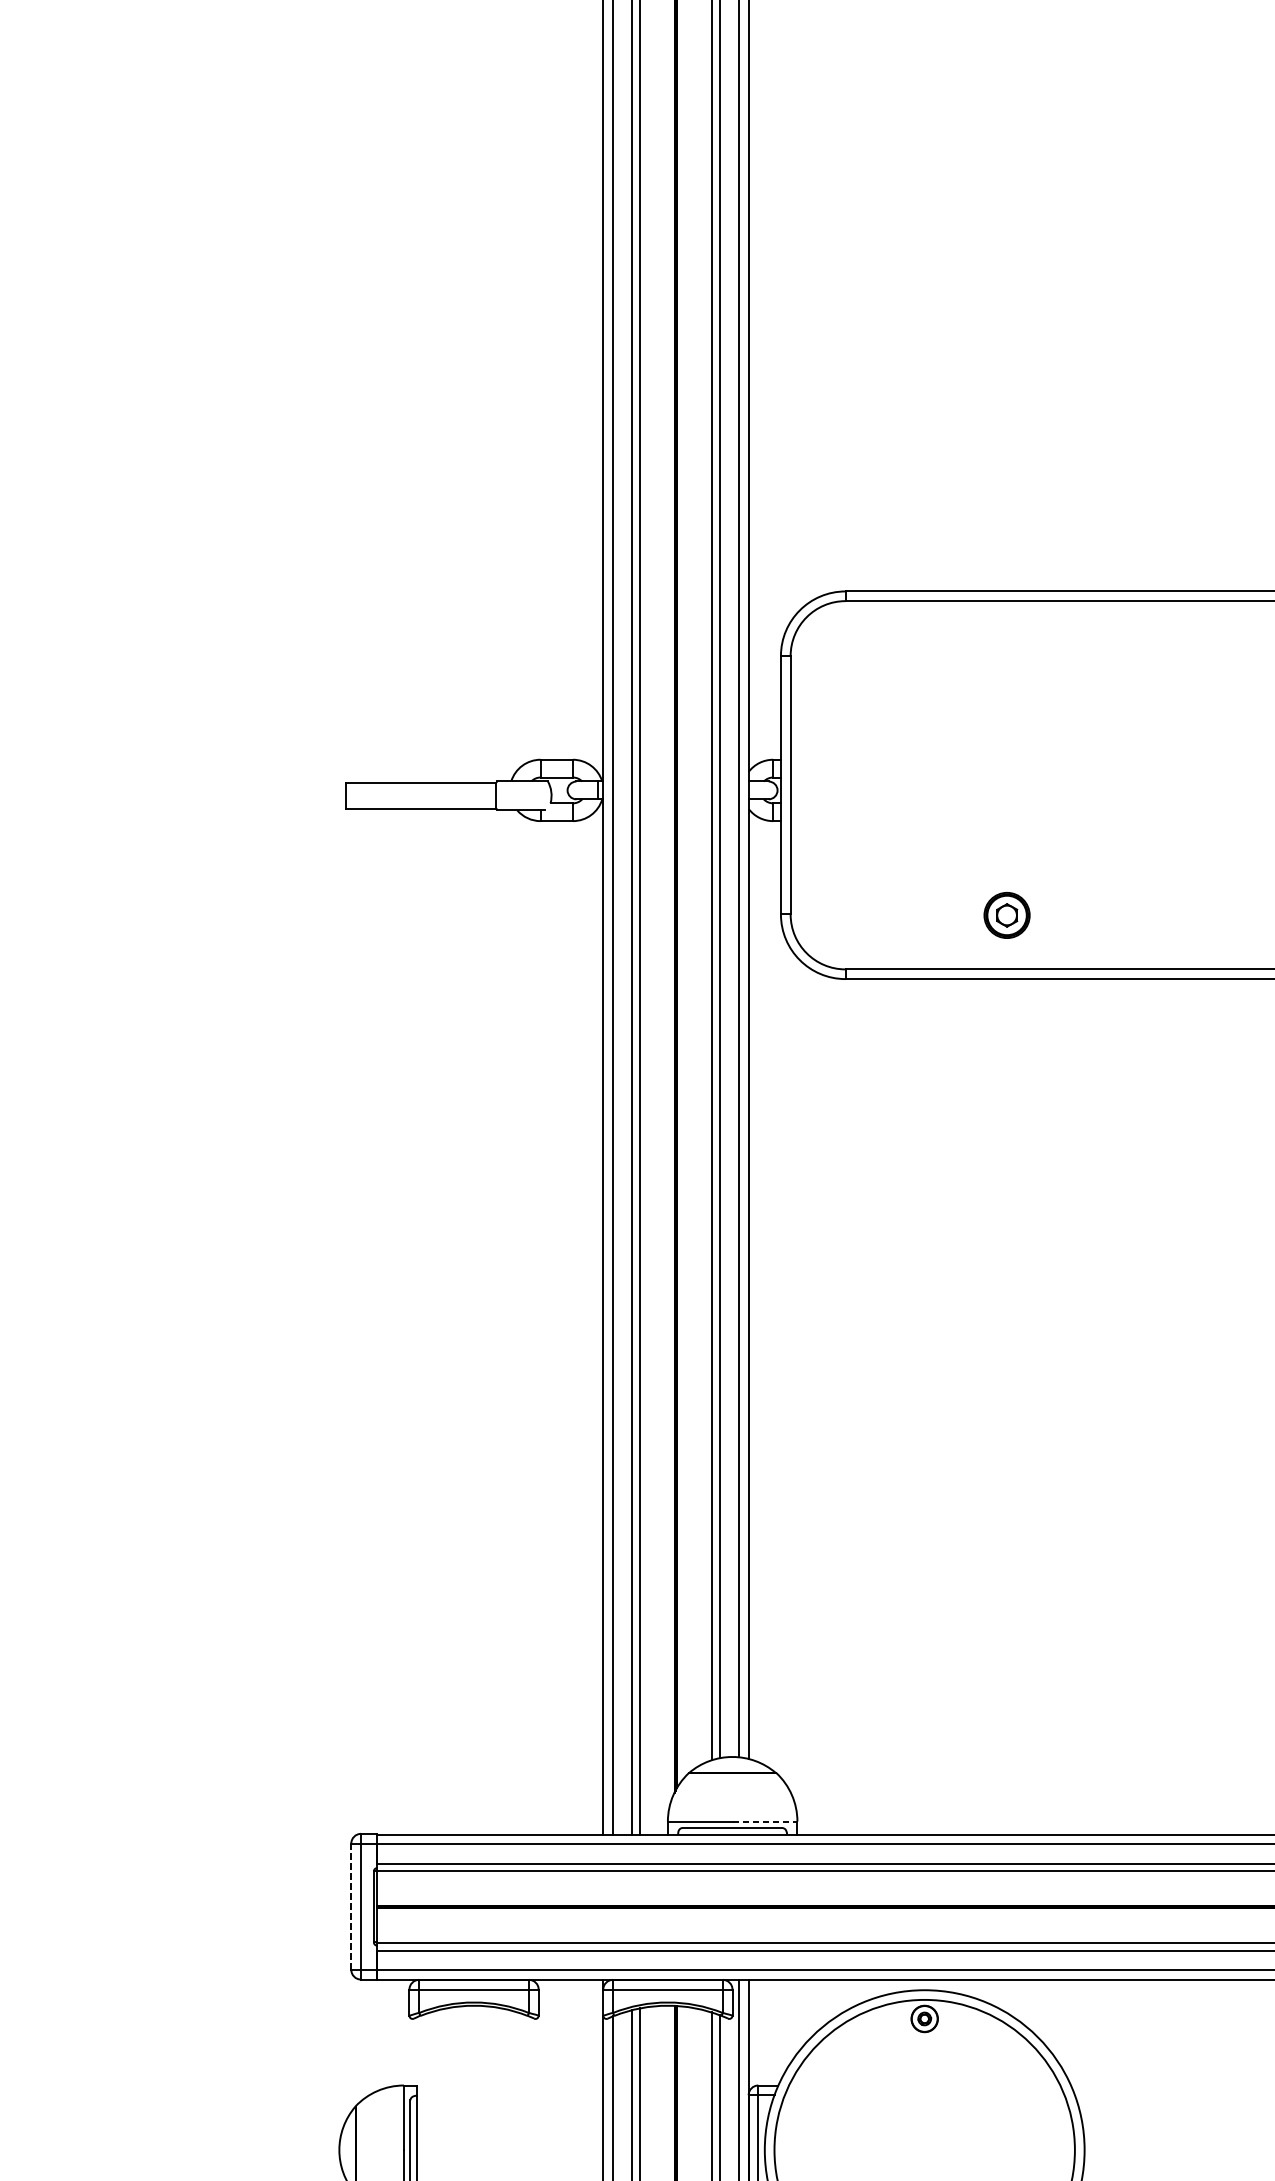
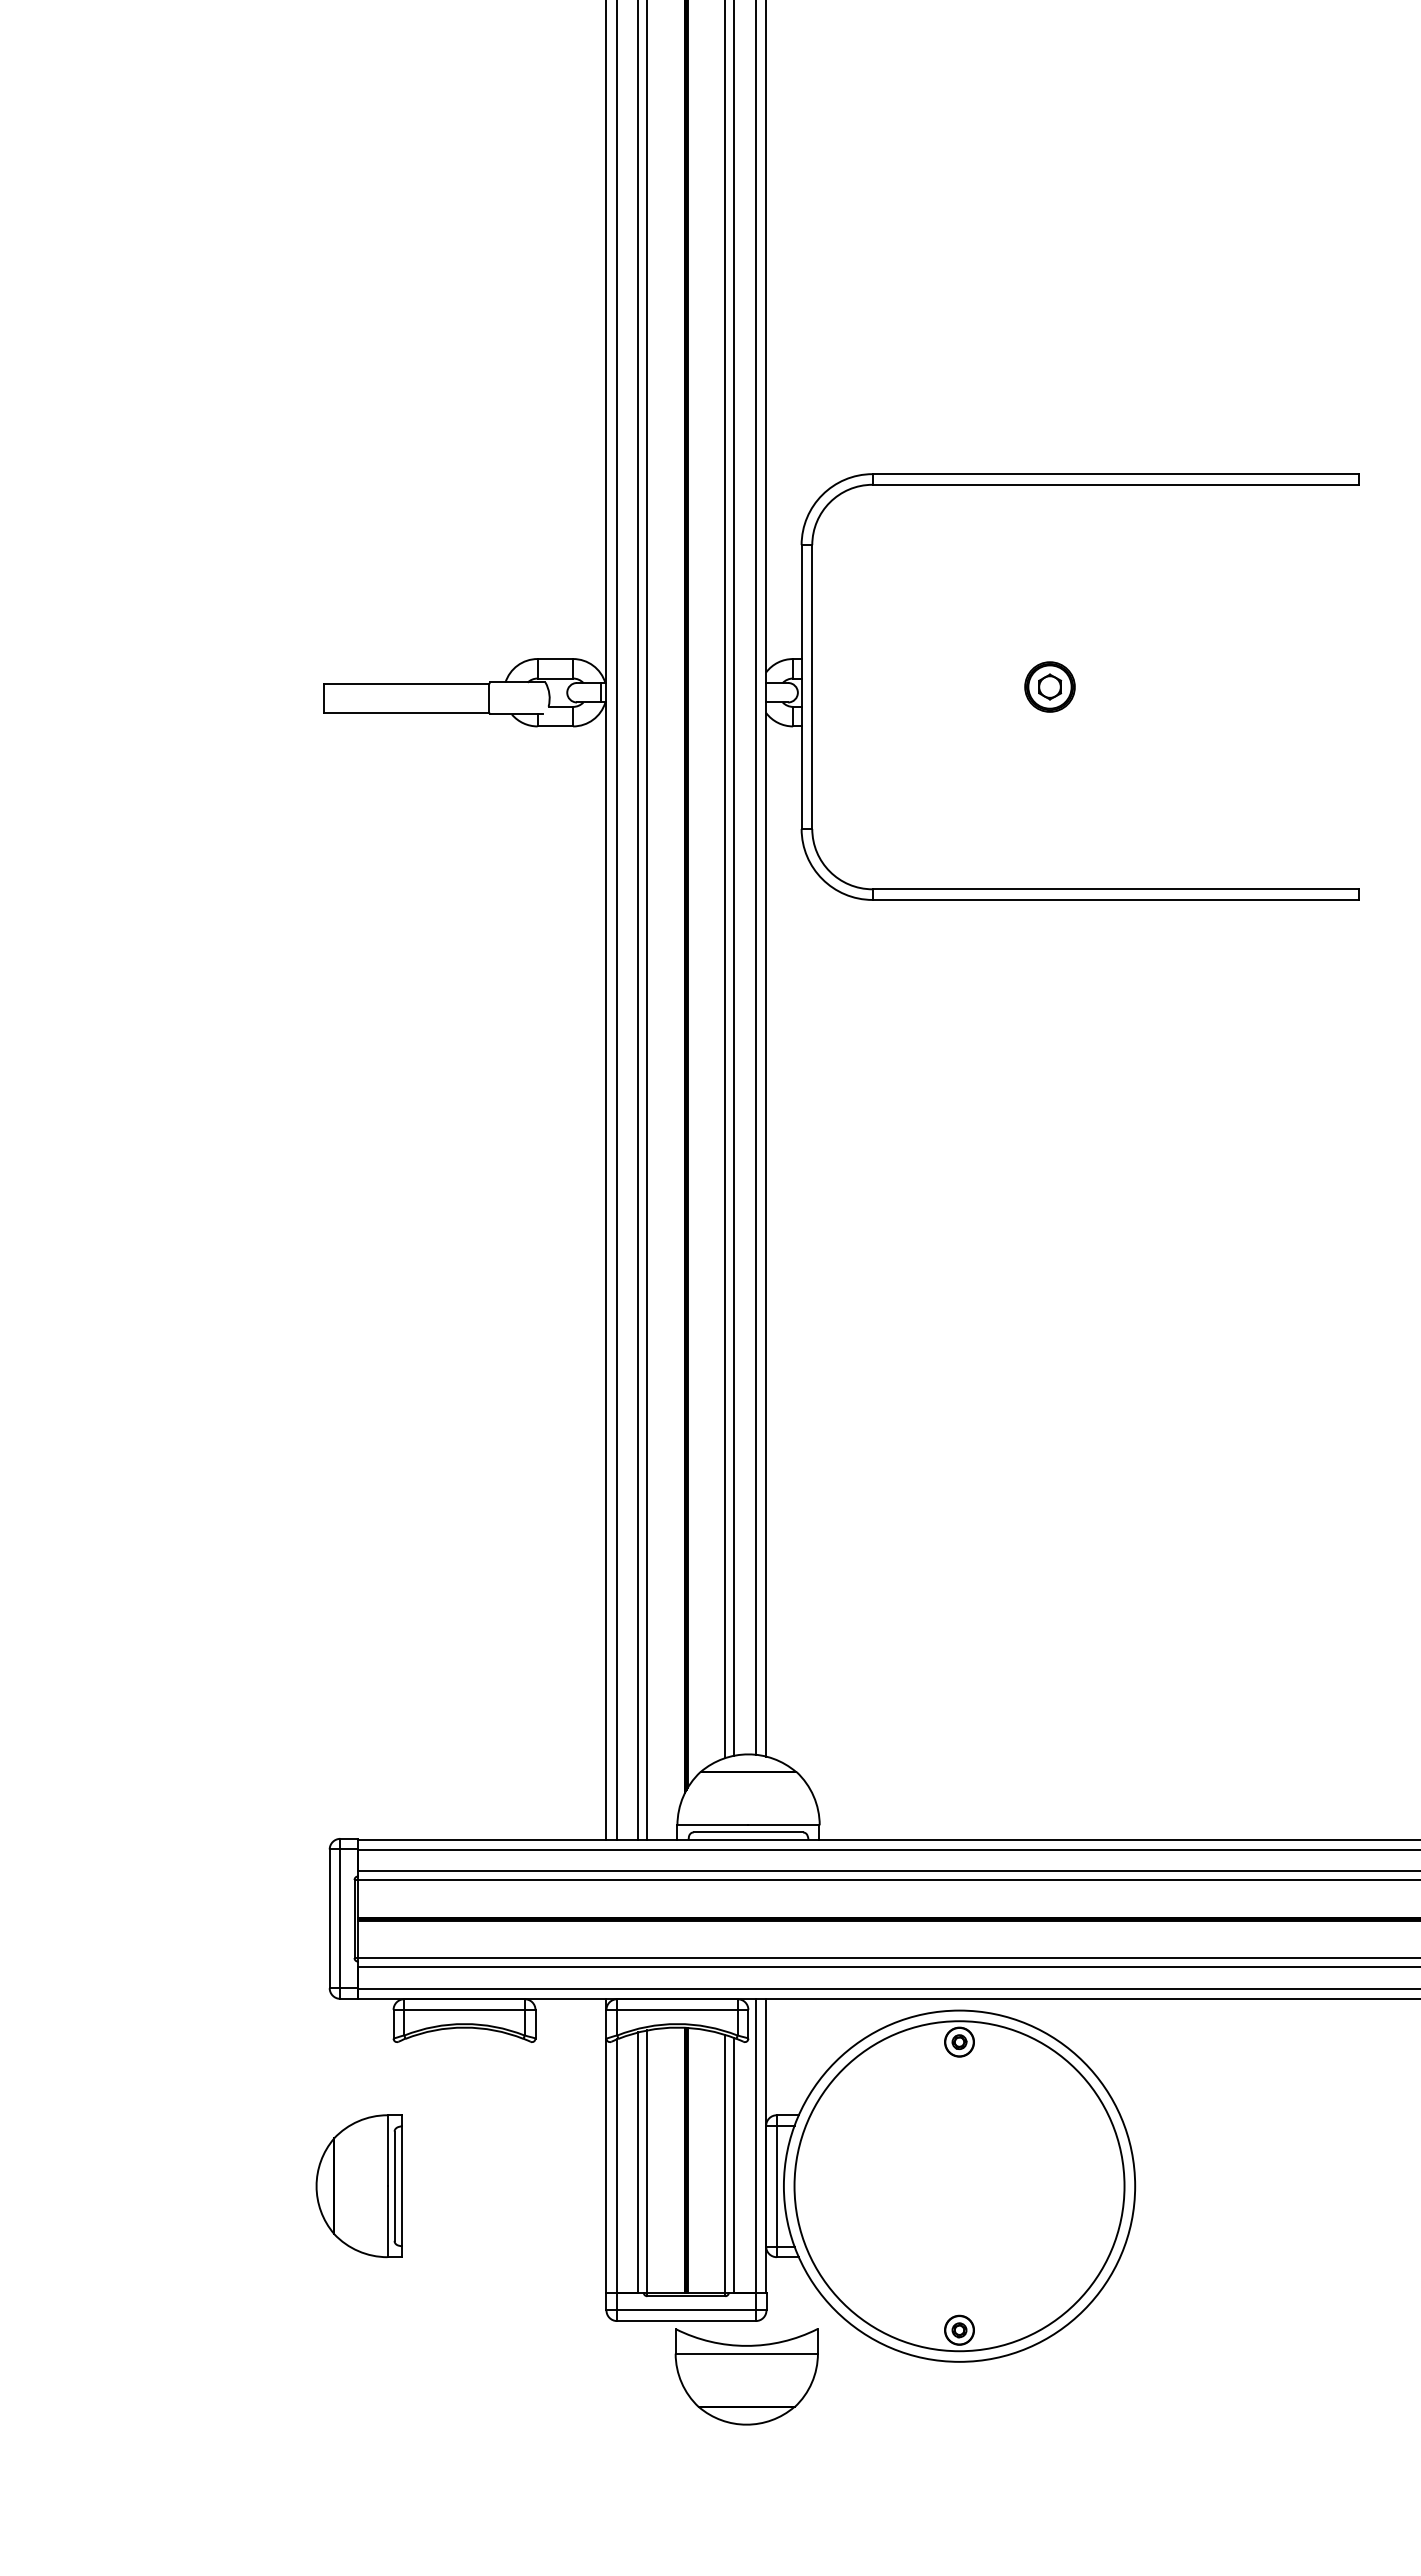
part: (1006, 914) -> (1049, 686), moved
line: (765, 1821) -> (784, 1825), dashed -> solid
line: (351, 1906) -> (329, 1918), dashed -> solid

